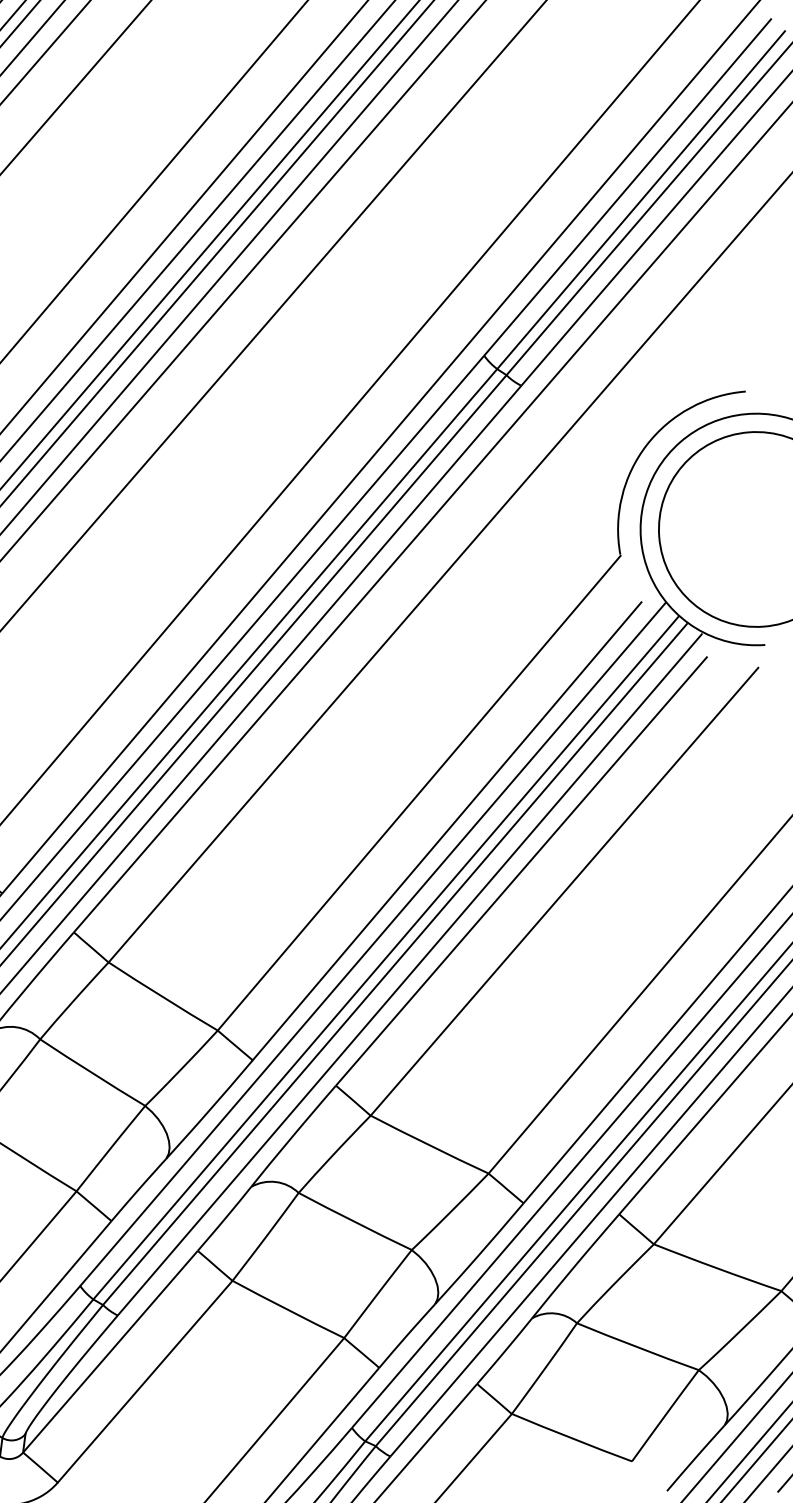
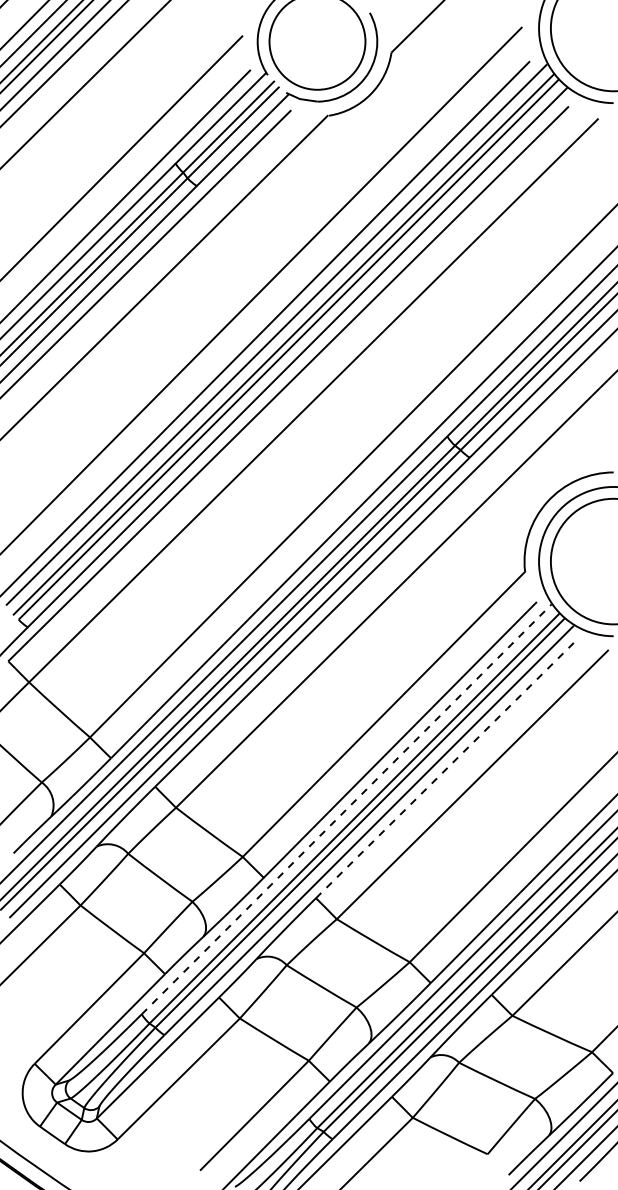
line: (522, 871) -> (446, 769), solid -> dashed
line: (372, 944) -> (346, 809), solid -> dashed

